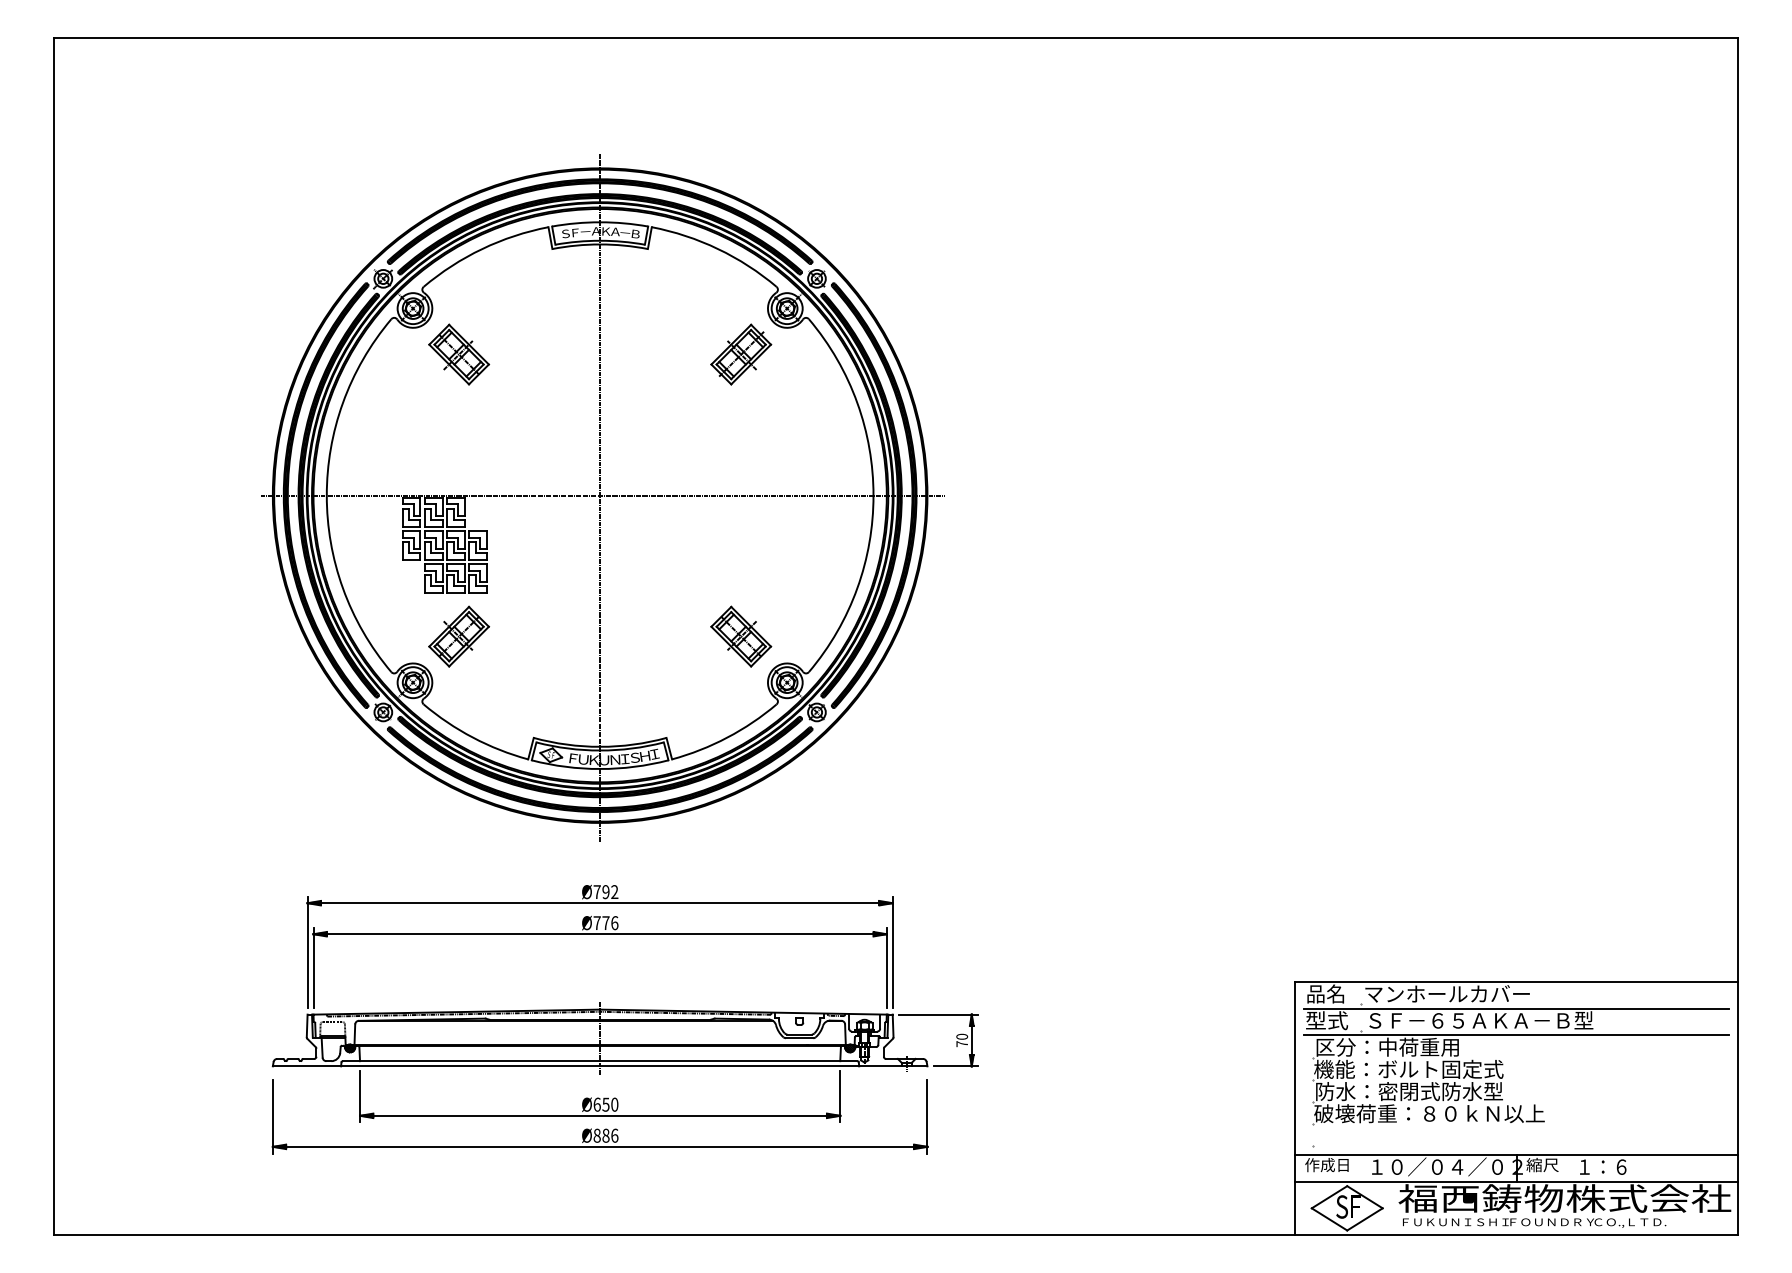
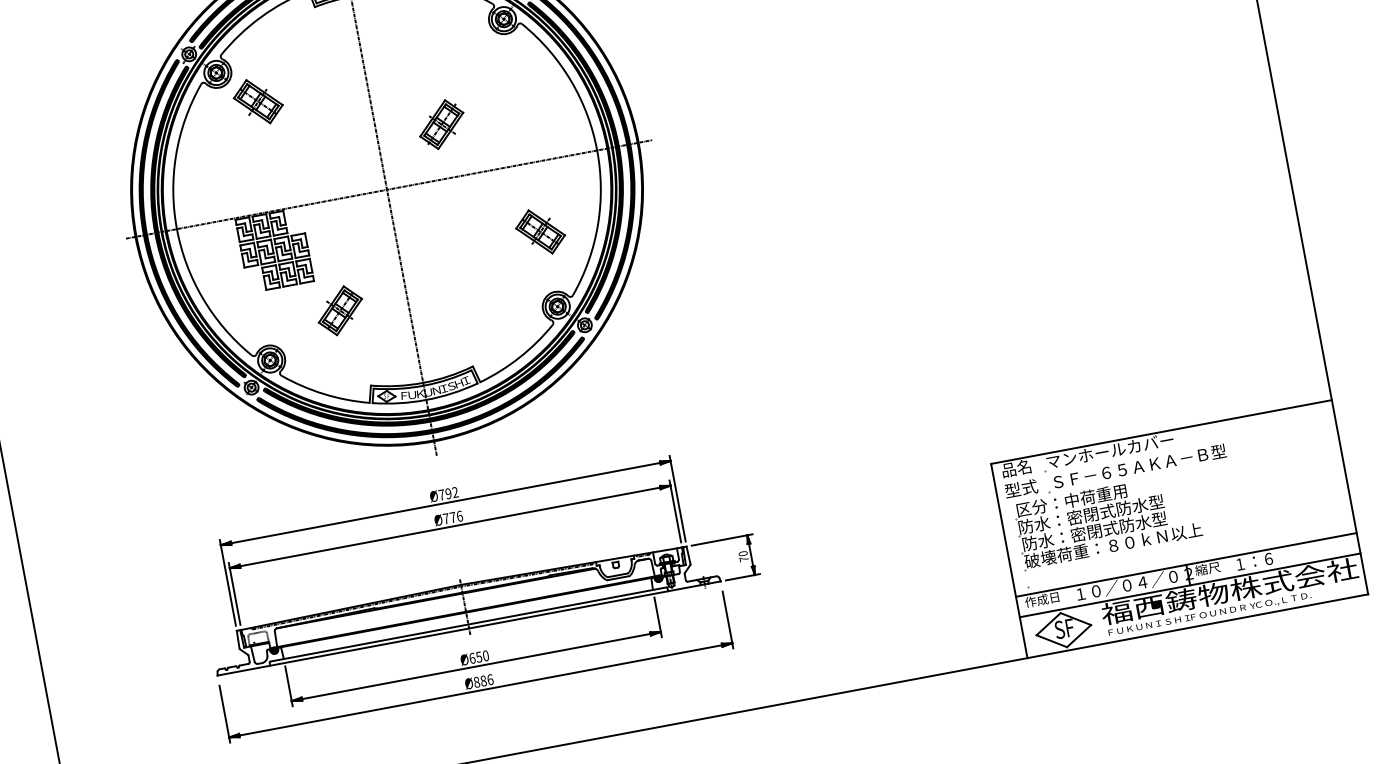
part: (741, 354) -> (441, 124), moved
part: (459, 636) -> (340, 310), moved
part: (741, 636) -> (540, 231), moved
line: (1516, 1008) -> (1165, 452), removed
line: (1516, 1035) -> (1169, 472), removed
text: (1408, 1068) -> (1090, 513), 機能：ボルト固定式 -> 防水：密閉式防水型

